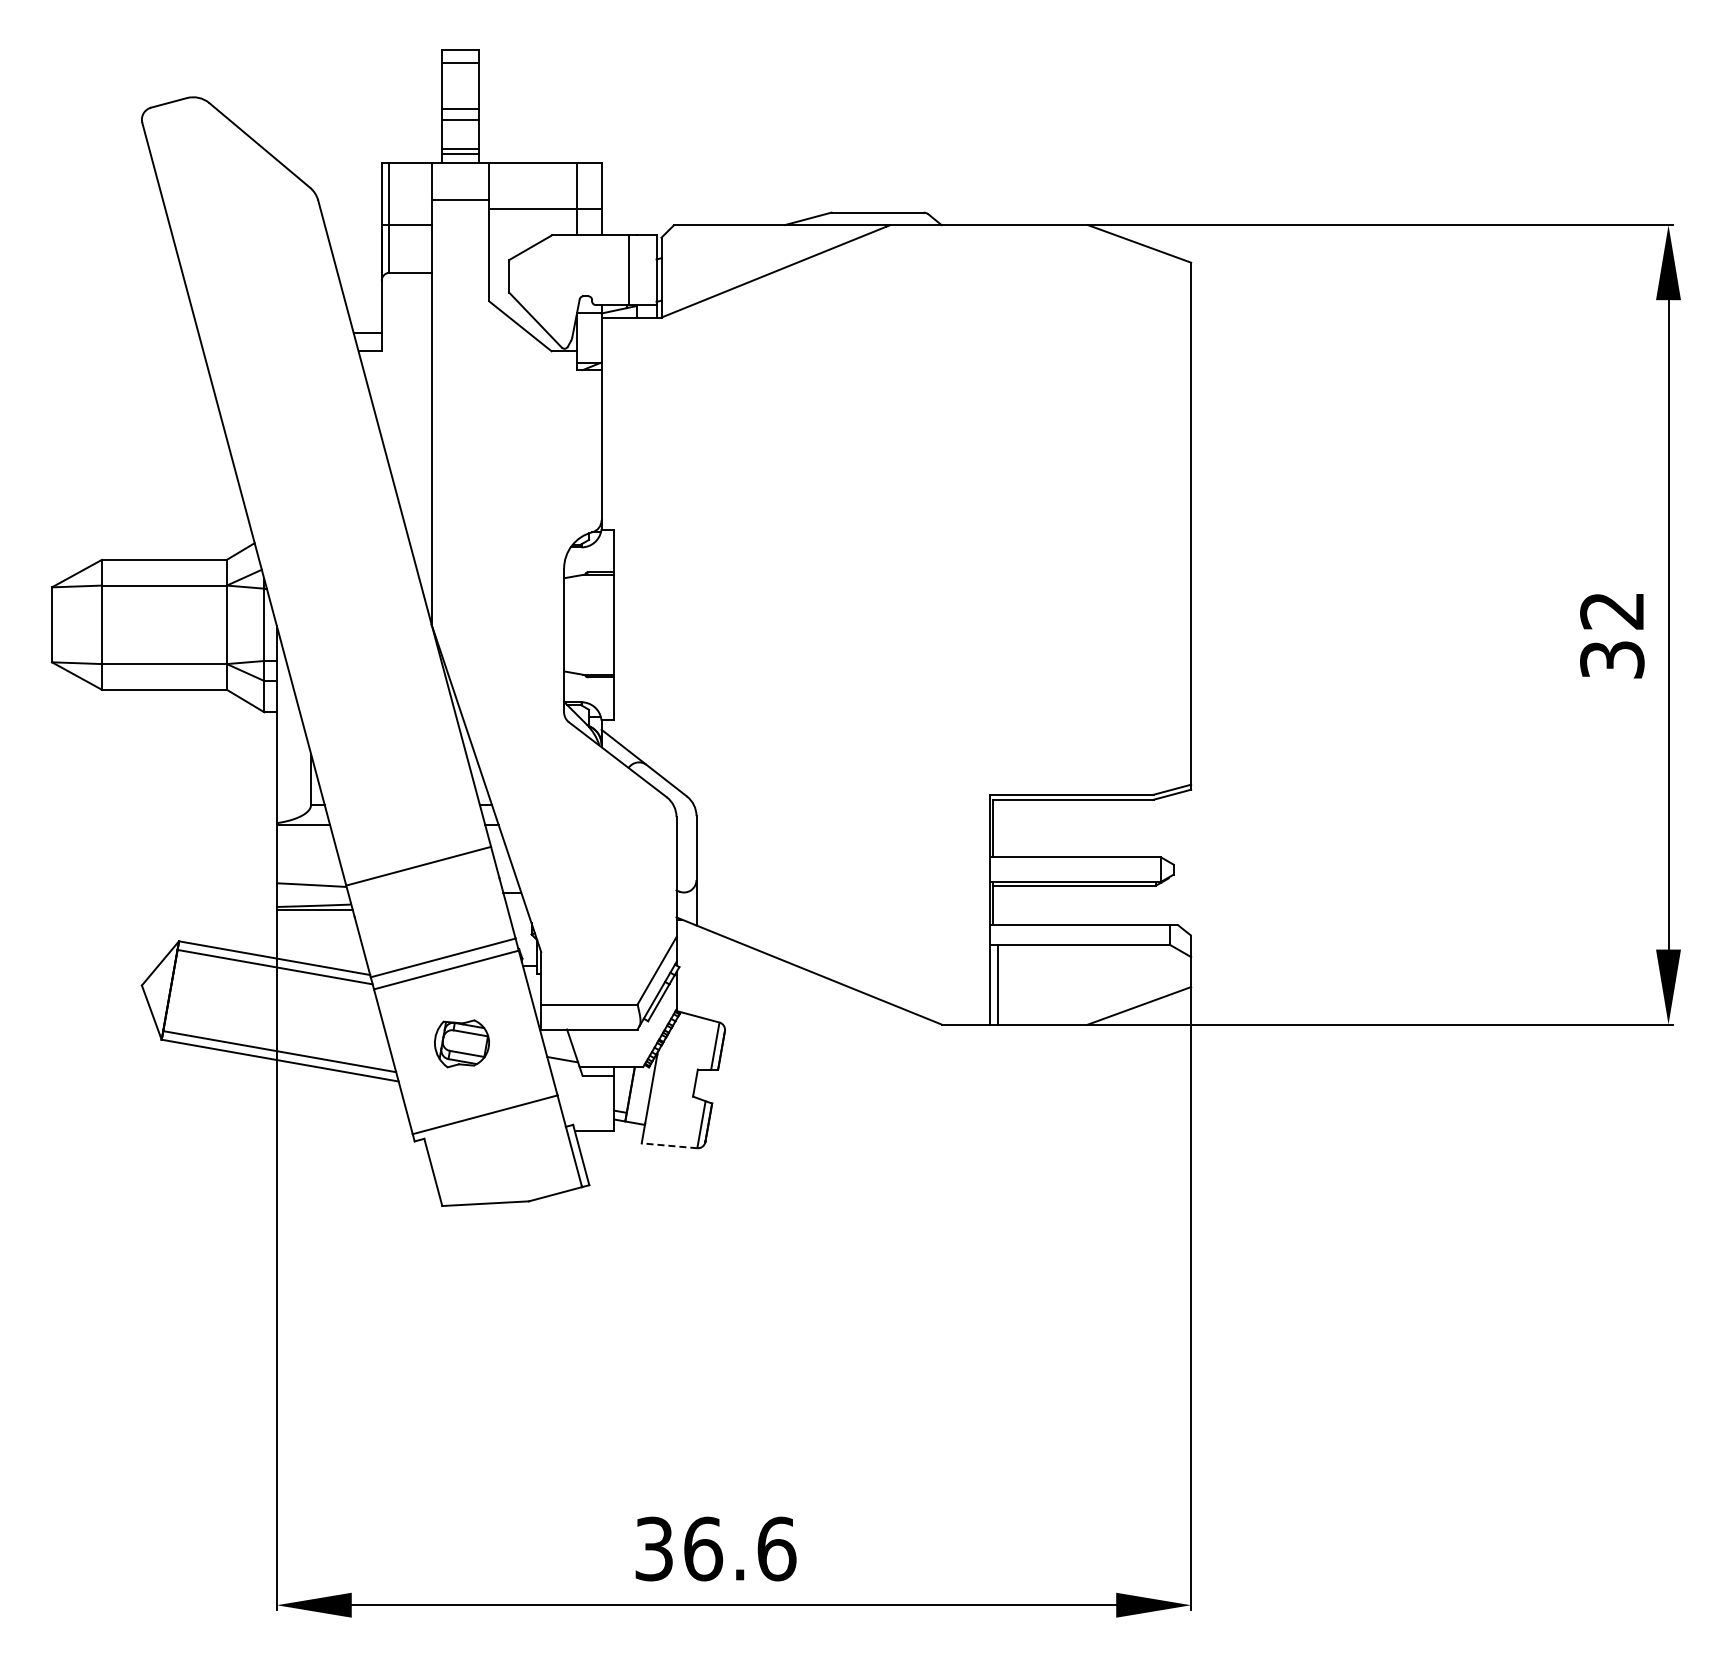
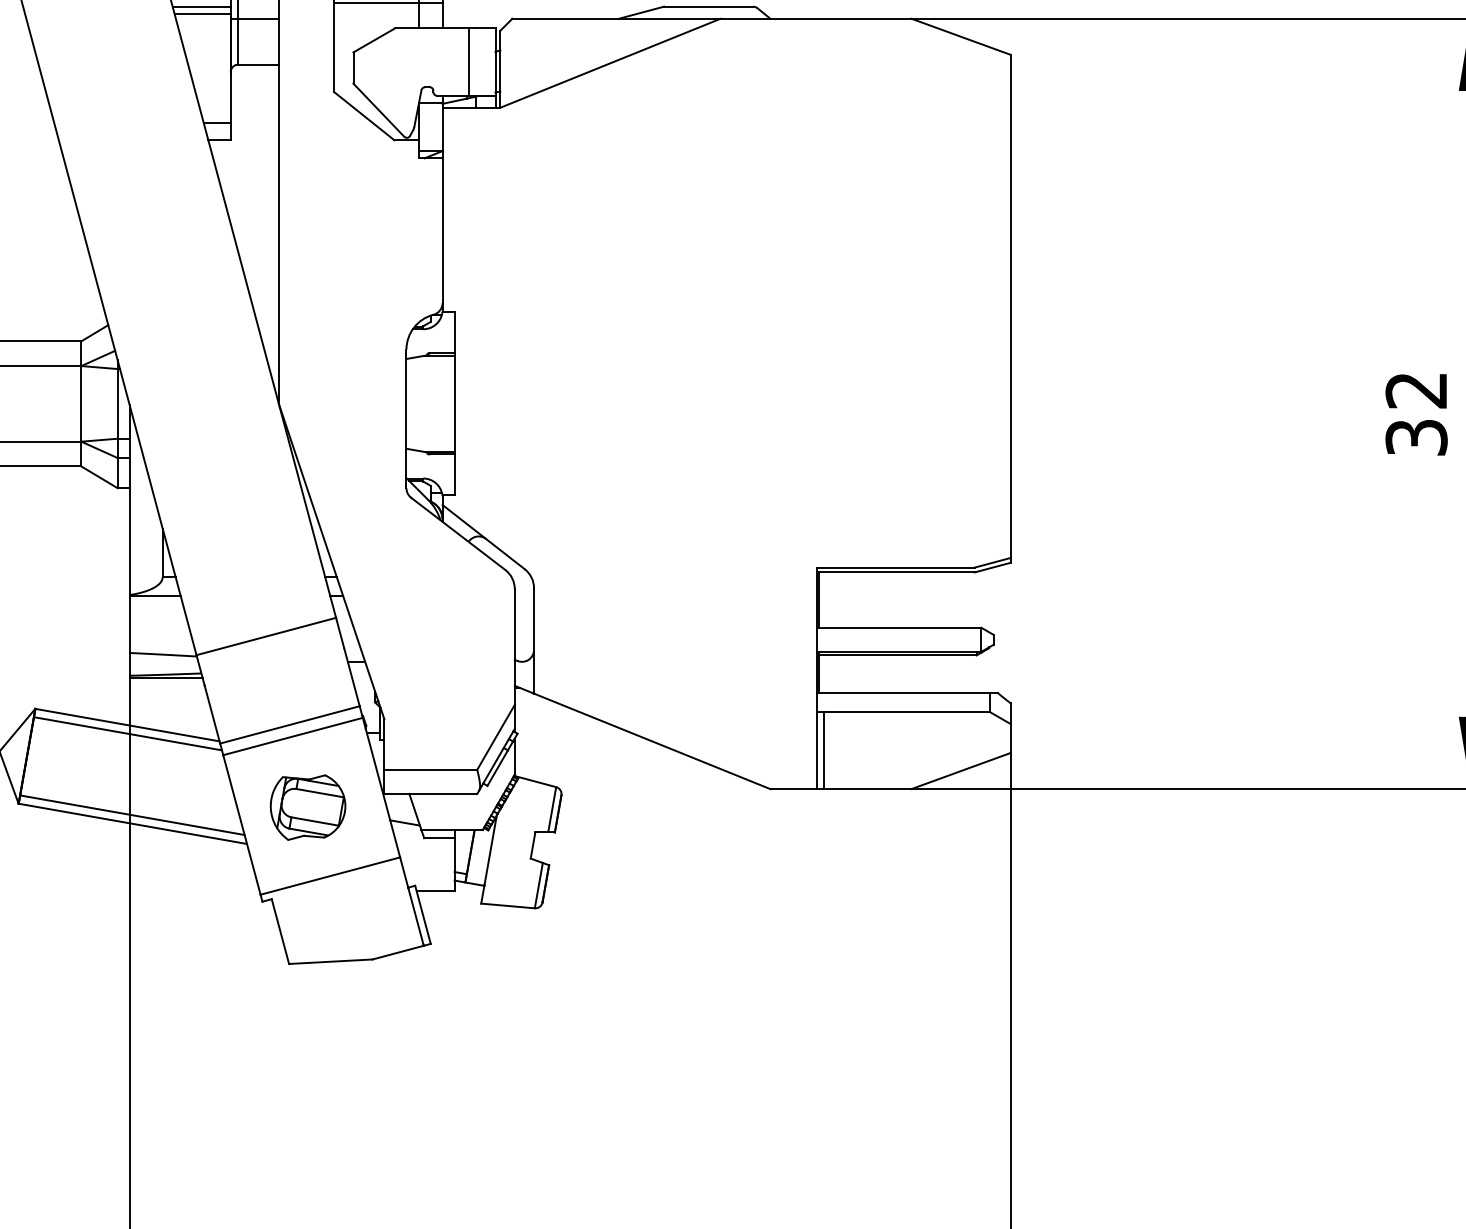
line: (351, 212) -> (201, 6), added
line: (352, 219) -> (202, 13), added
part: (461, 1043) -> (307, 807), size x1.43
line: (669, 1145) -> (508, 905), dashed -> solid

